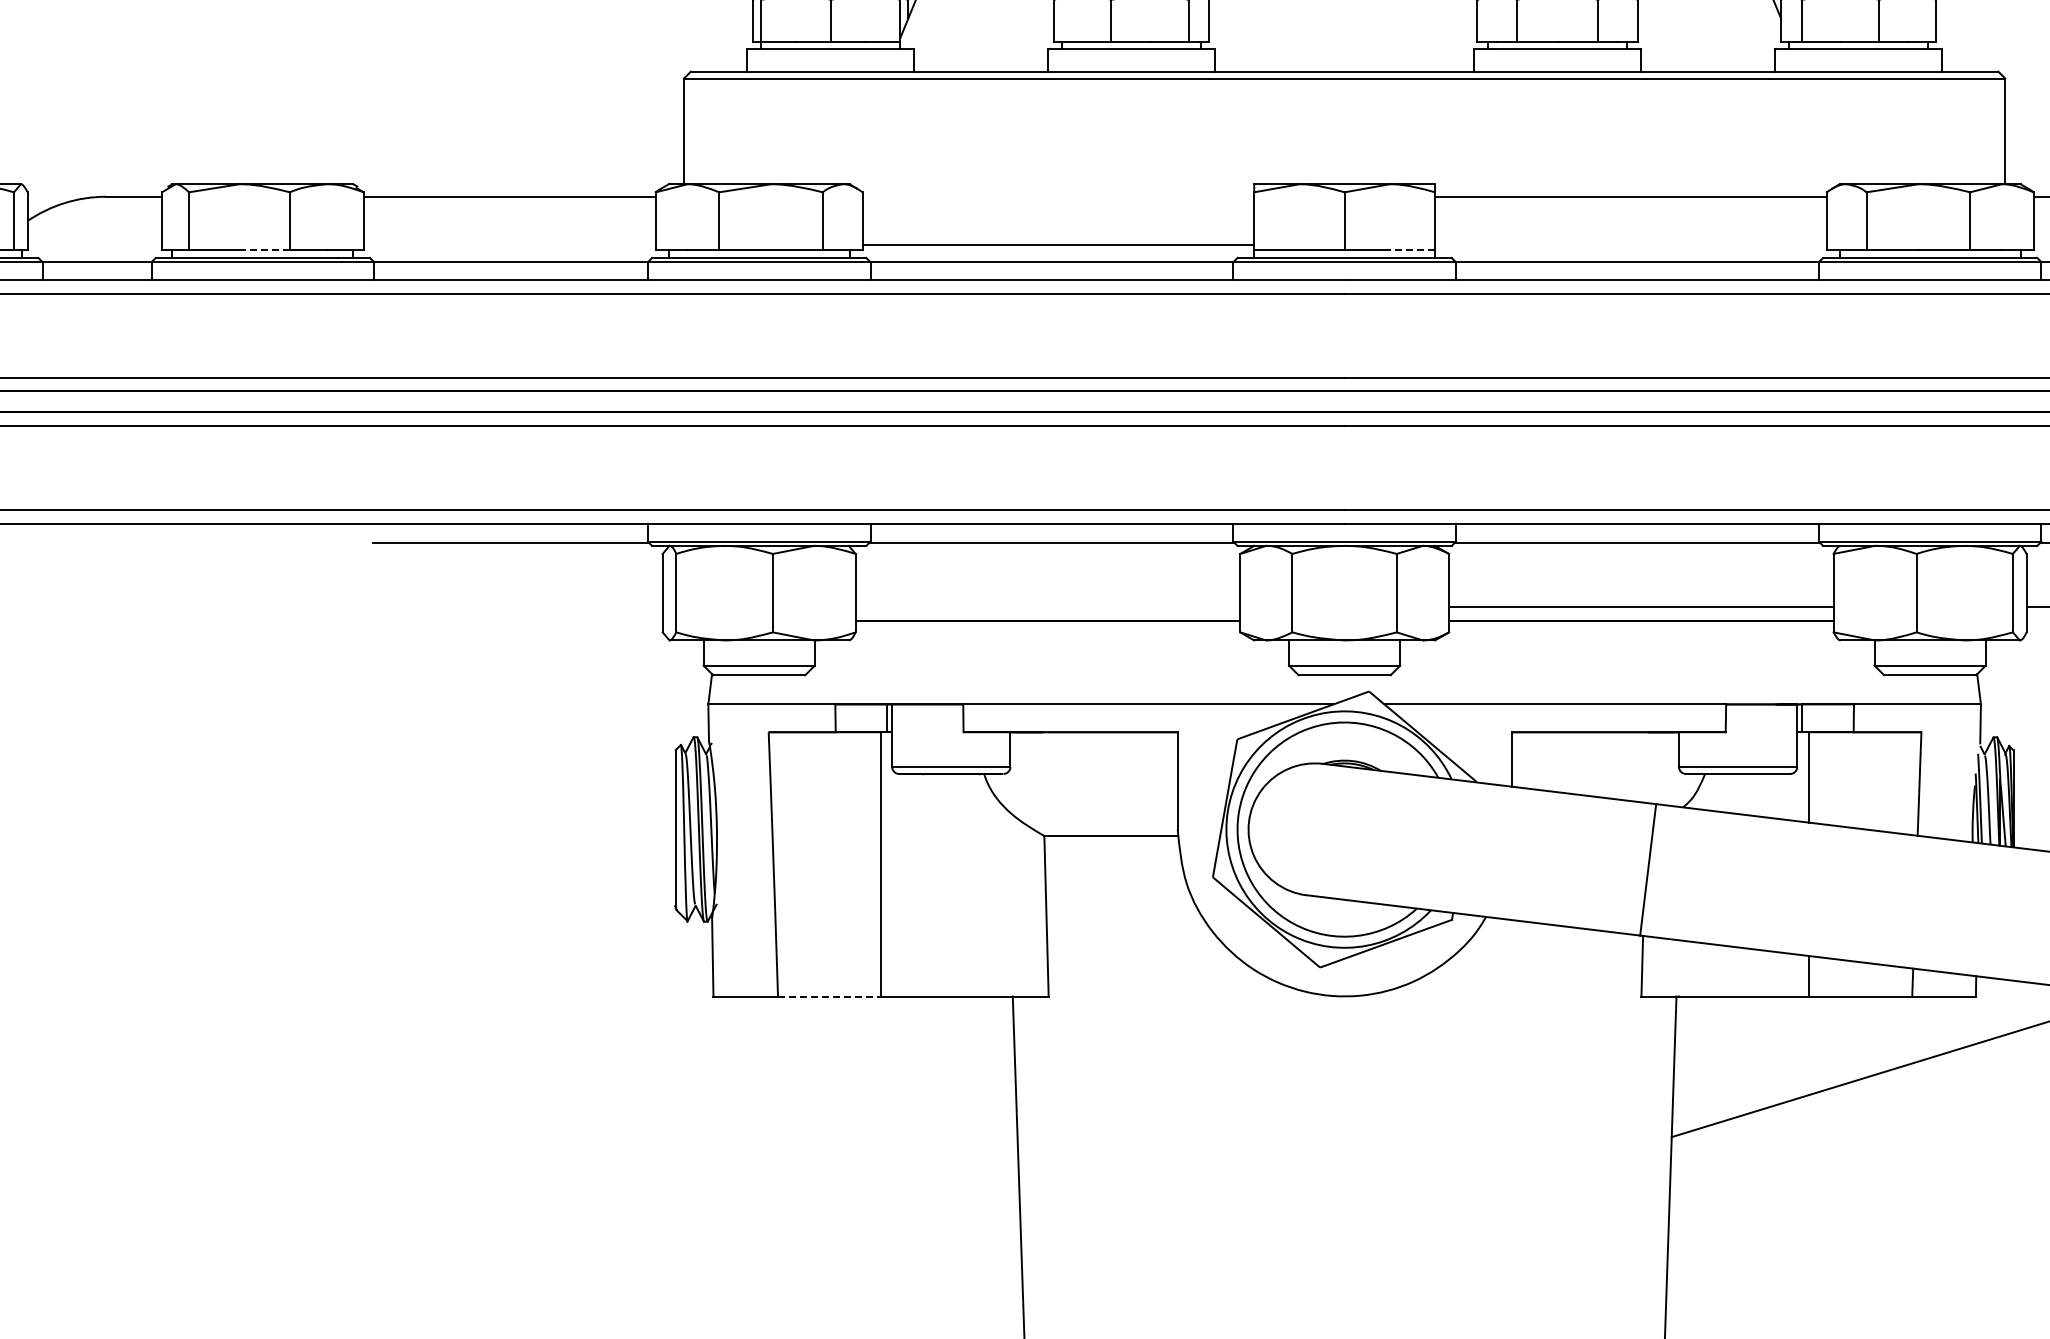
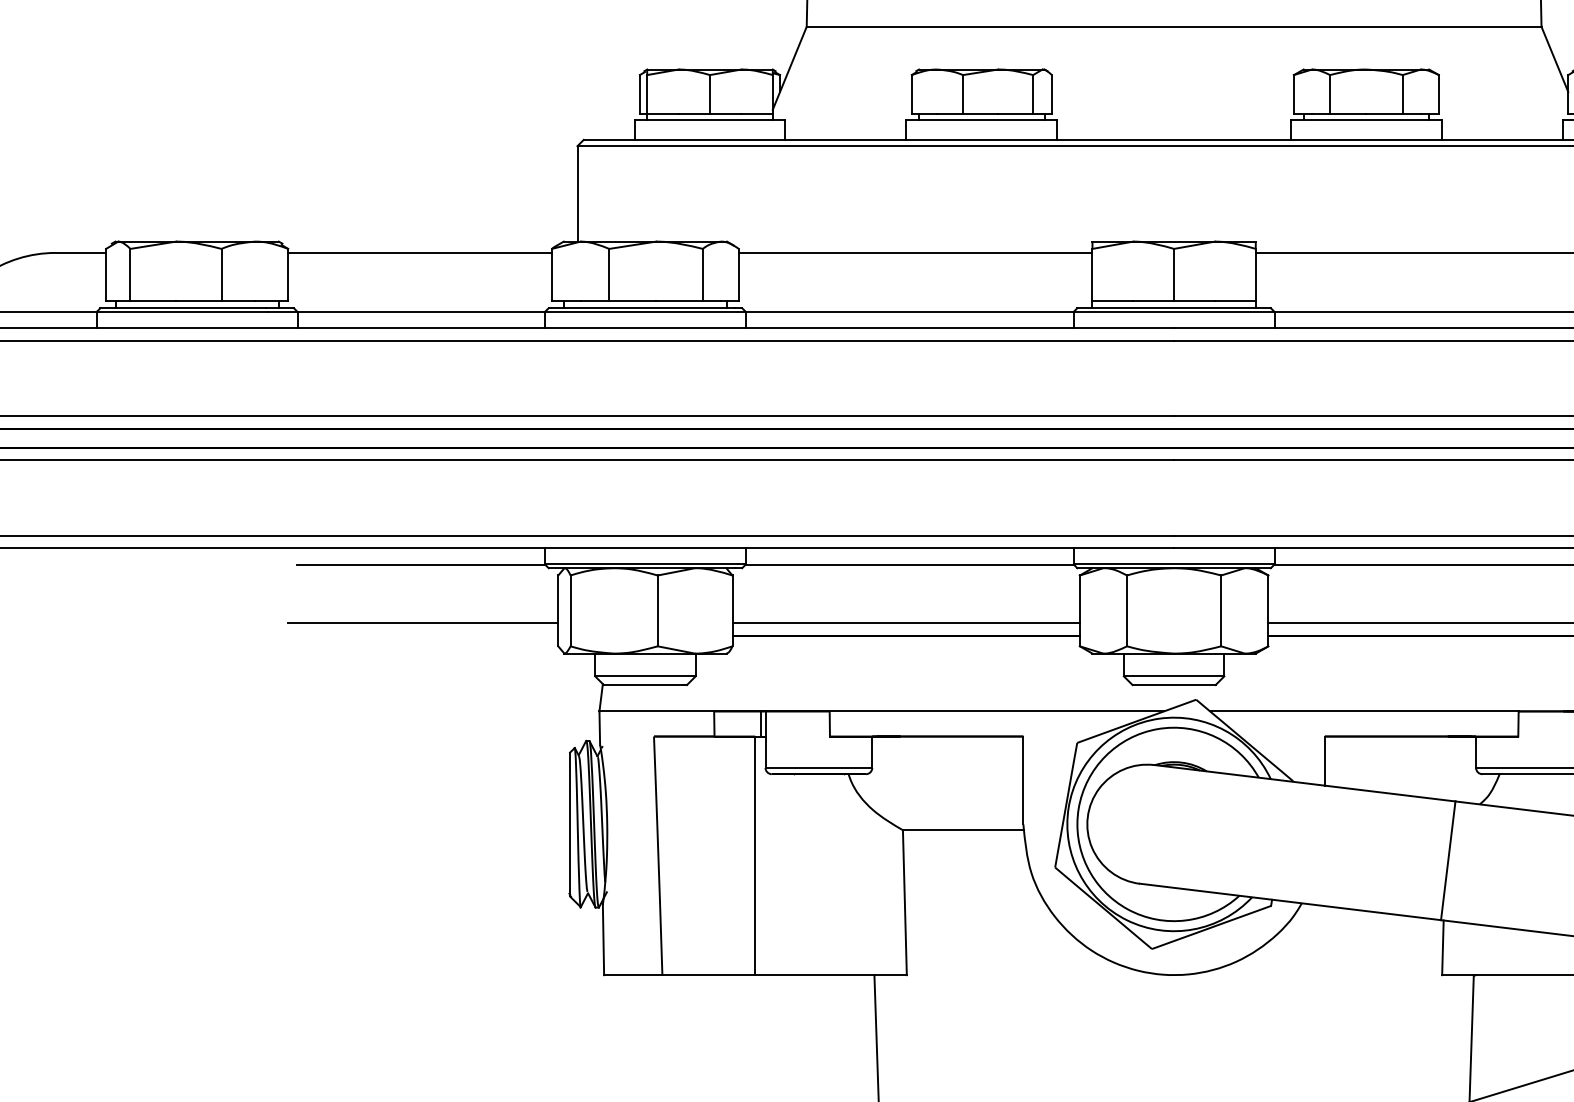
line: (1058, 244) -> (915, 252), moved
line: (264, 249) -> (198, 300), dashed -> solid
line: (1412, 249) -> (1235, 300), dashed -> solid
line: (512, 607) -> (422, 623), added
line: (1047, 607) -> (905, 623), added
line: (829, 996) -> (708, 975), dashed -> solid

